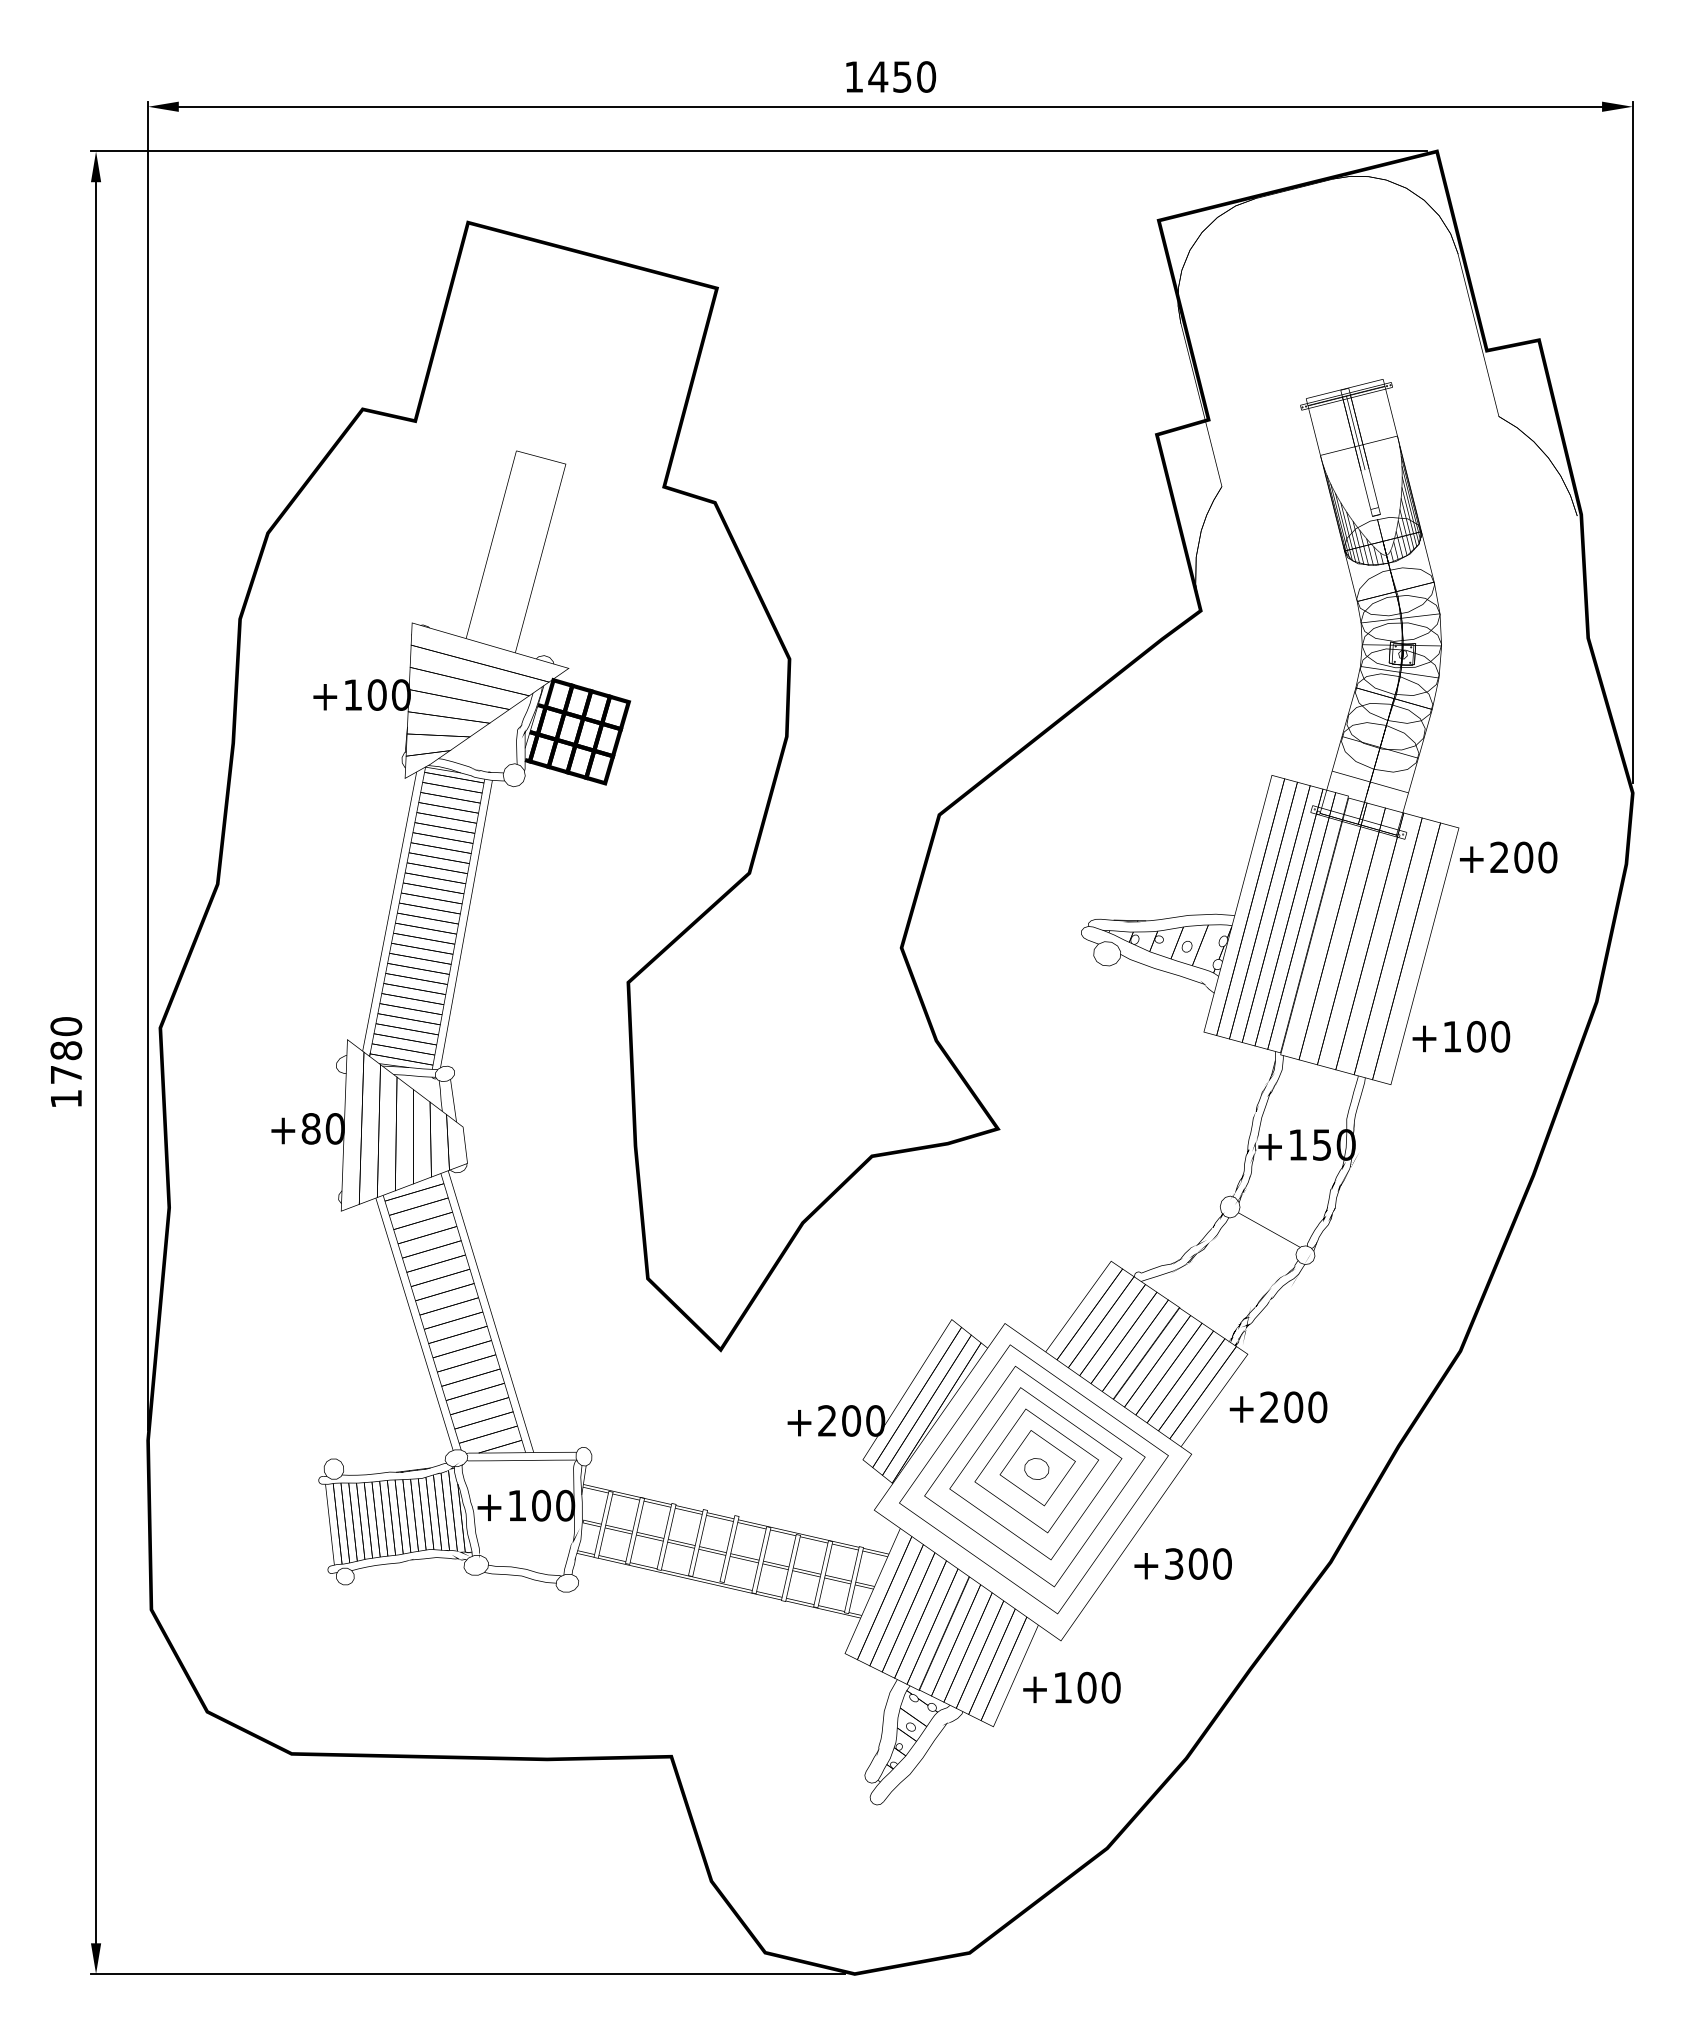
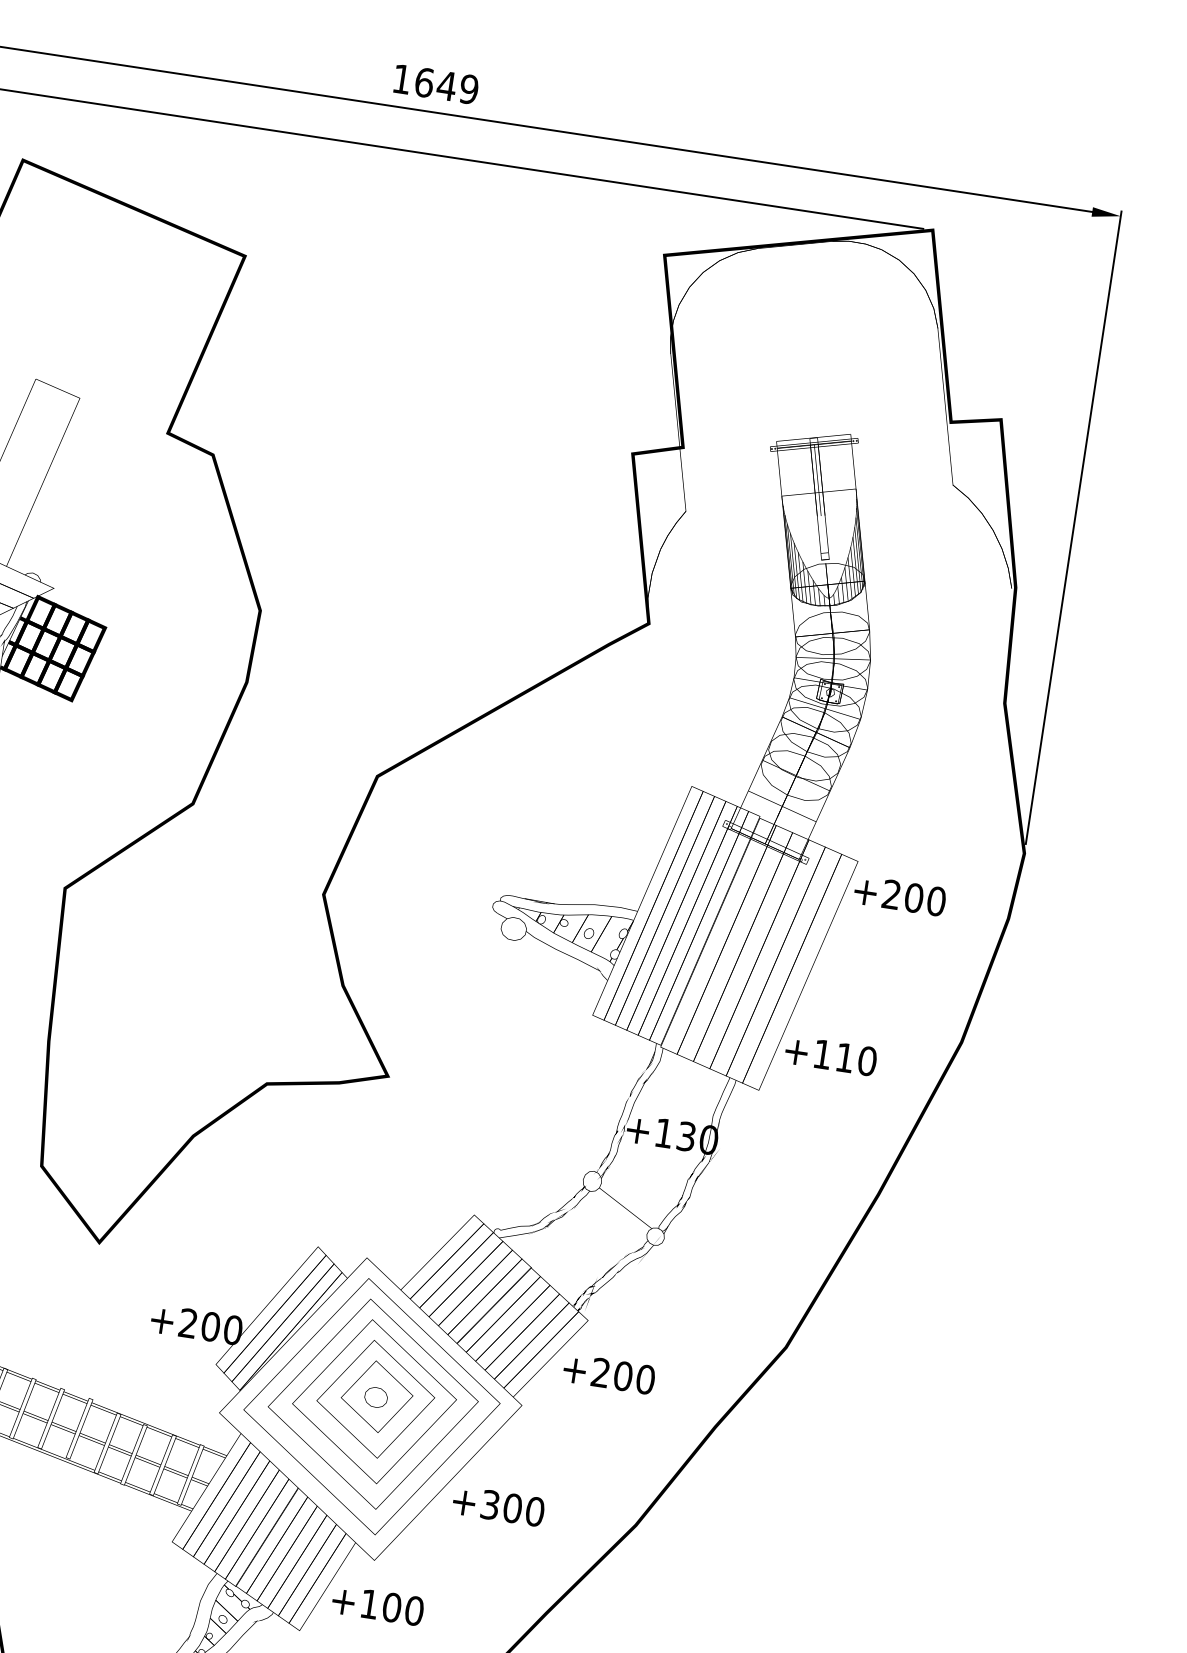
text: (902, 76) -> (446, 85), 1450 -> 1649
text: (1476, 1036) -> (845, 1057), +100 -> +110
text: (1322, 1144) -> (686, 1136), +150 -> +130

